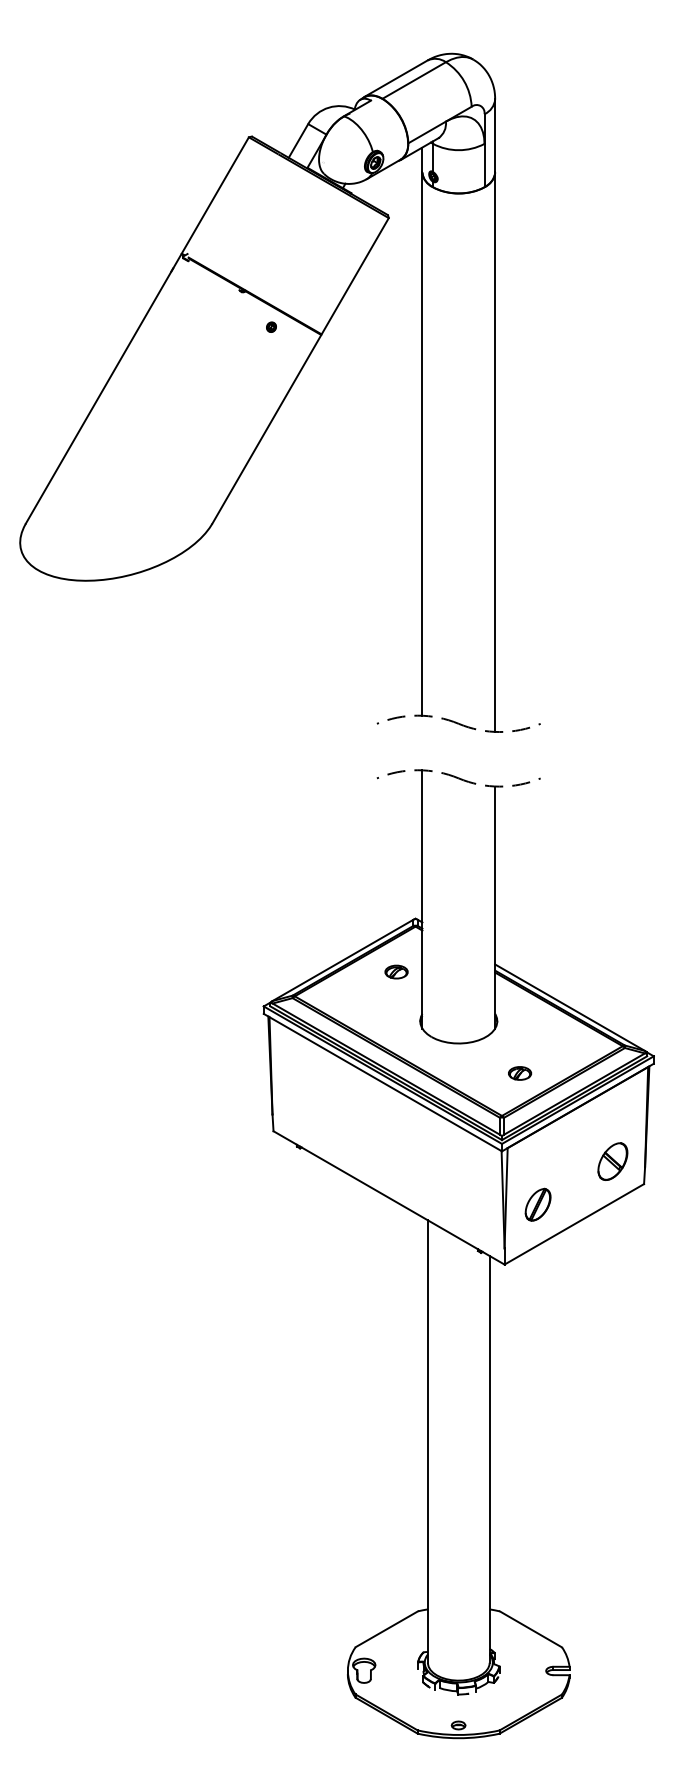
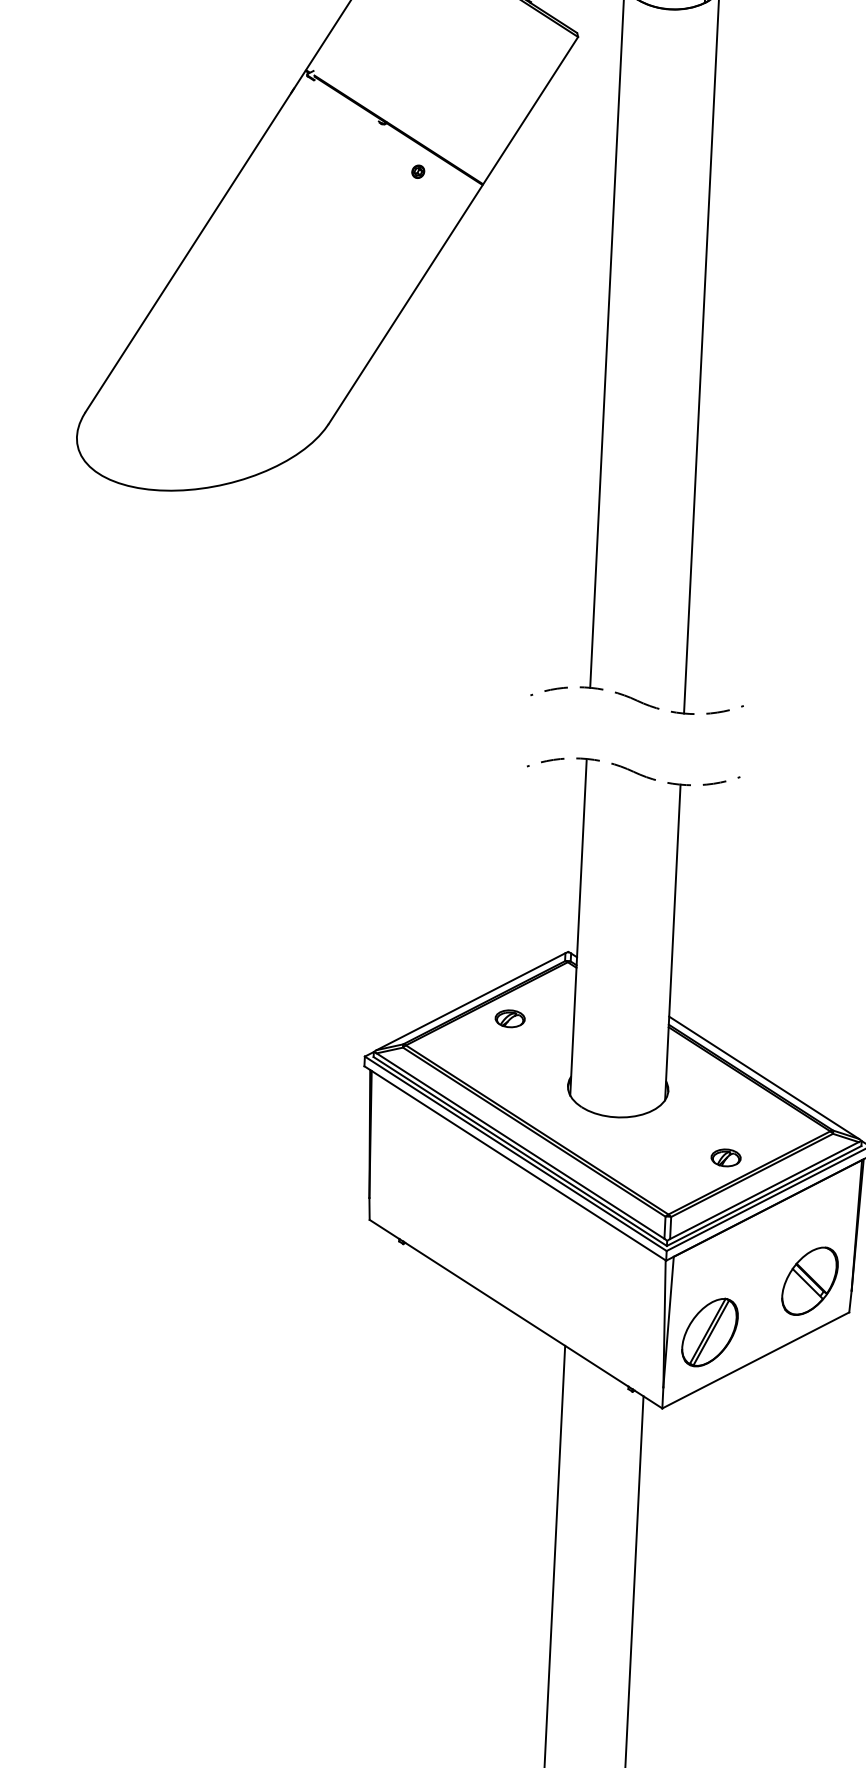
part: (396, 971) -> (510, 1018), moved
part: (520, 1073) -> (726, 1157), moved
part: (612, 1161) -> (809, 1280), size x1.43
part: (537, 1204) -> (709, 1332), size x1.67

